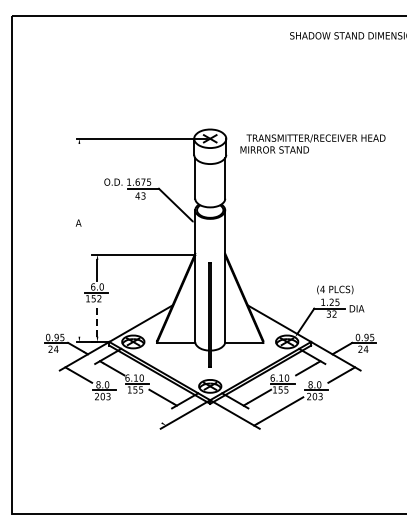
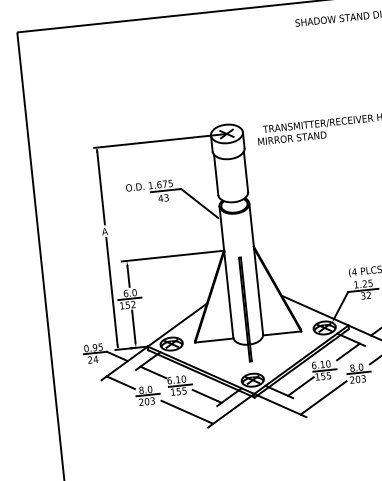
line: (79, 178) -> (101, 187), added
line: (79, 284) -> (112, 292), added
line: (97, 320) -> (133, 326), dashed -> solid
line: (141, 411) -> (187, 412), added

